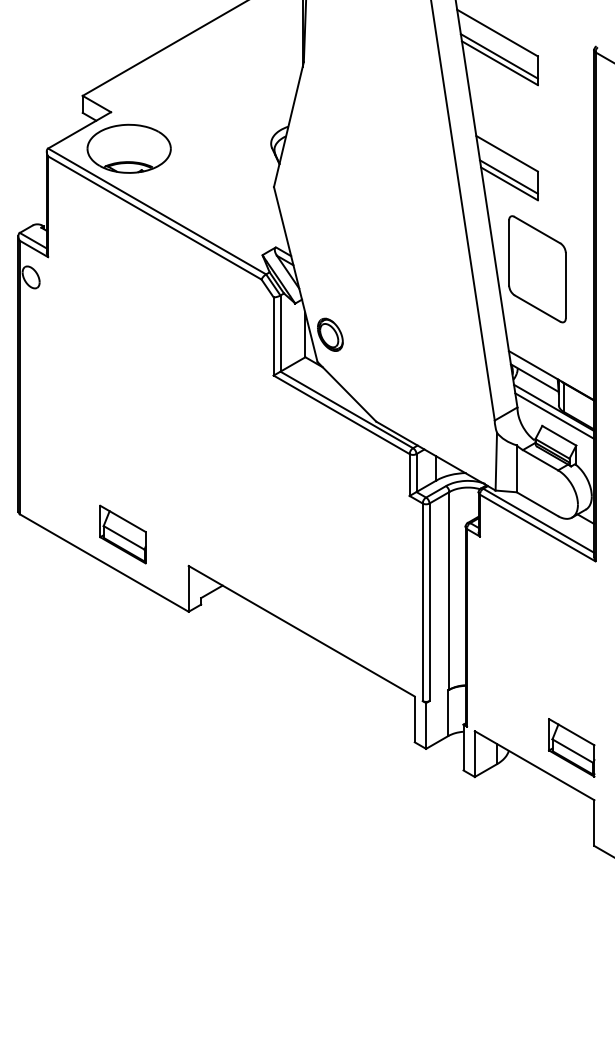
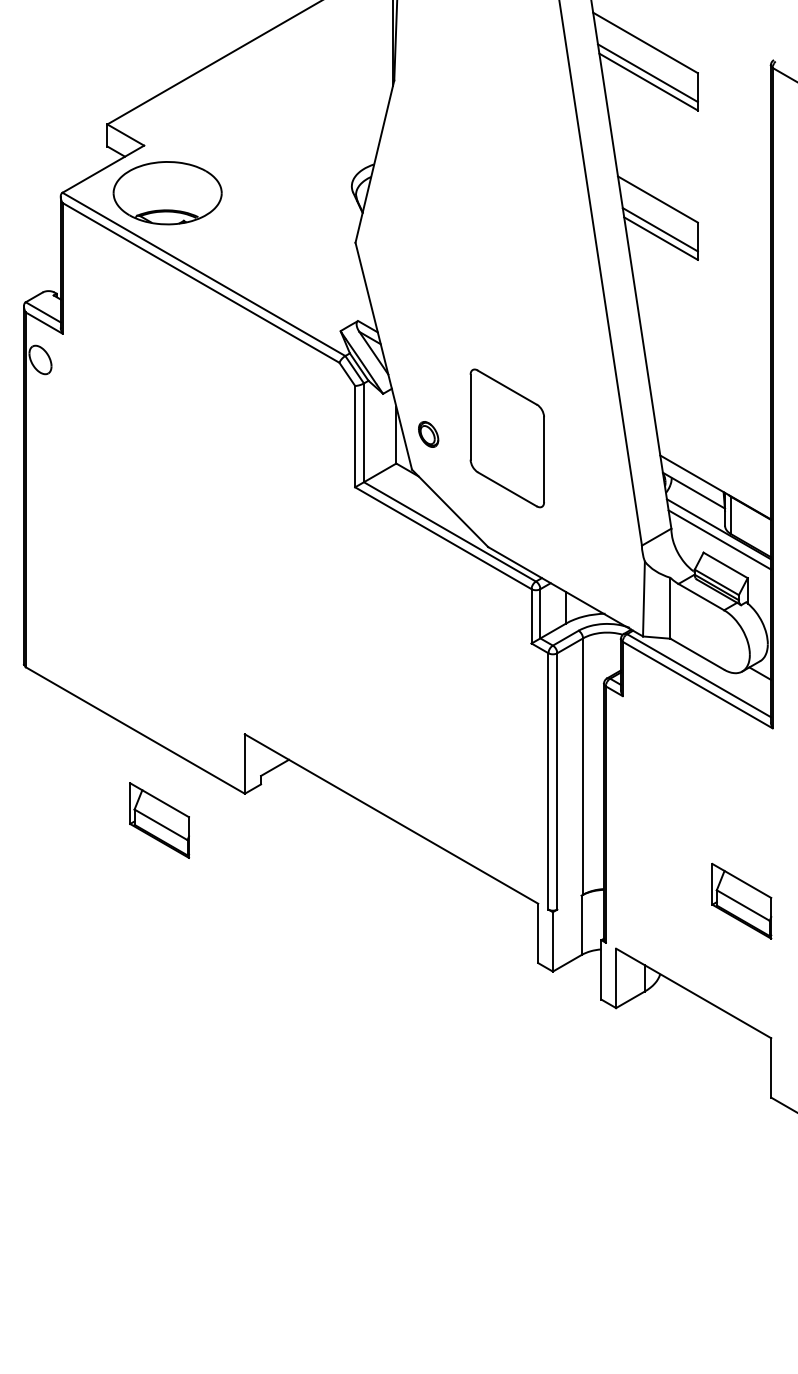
part: (536, 269) -> (506, 438), moved
part: (330, 334) -> (428, 434), size x0.6
part: (122, 534) -> (159, 820), moved
part: (571, 747) -> (741, 900), moved

